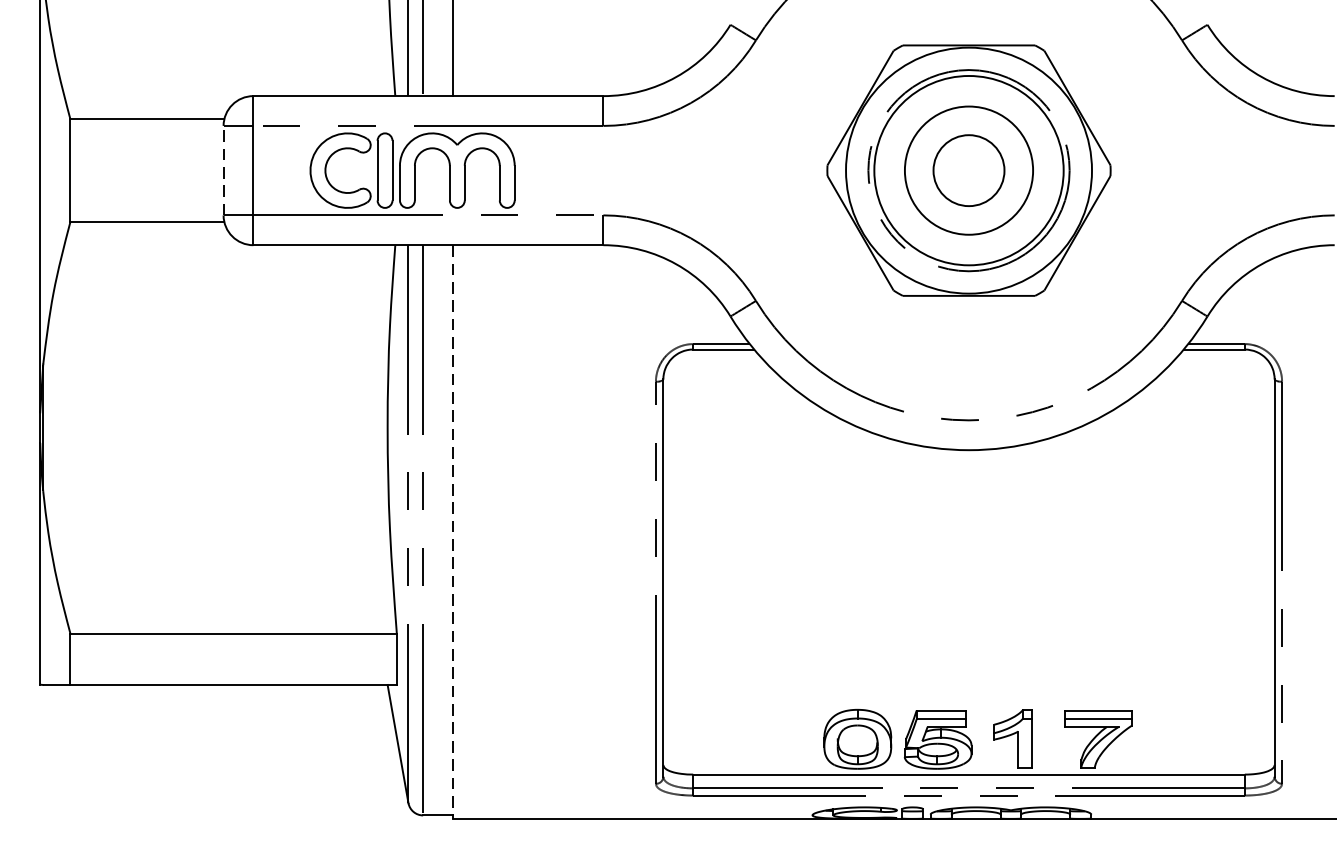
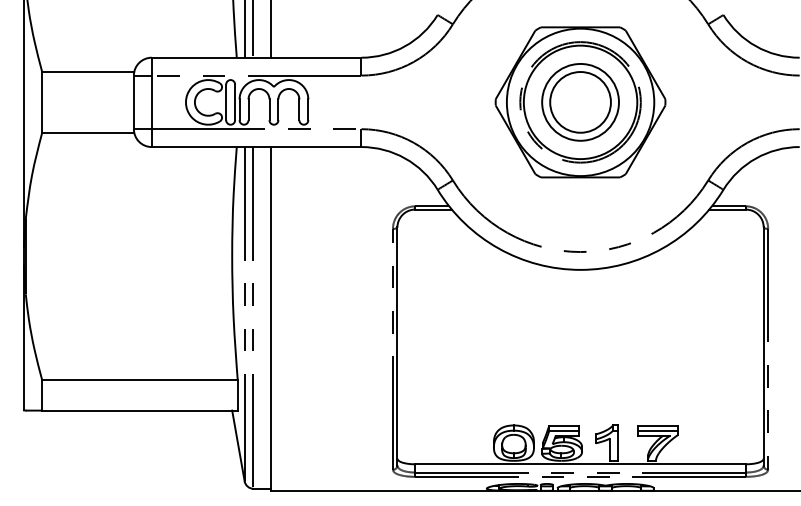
line: (222, 170) -> (133, 102), dashed -> solid
circle: (968, 170) -> (580, 102), size x1.43
line: (453, 532) -> (271, 319), dashed -> solid

